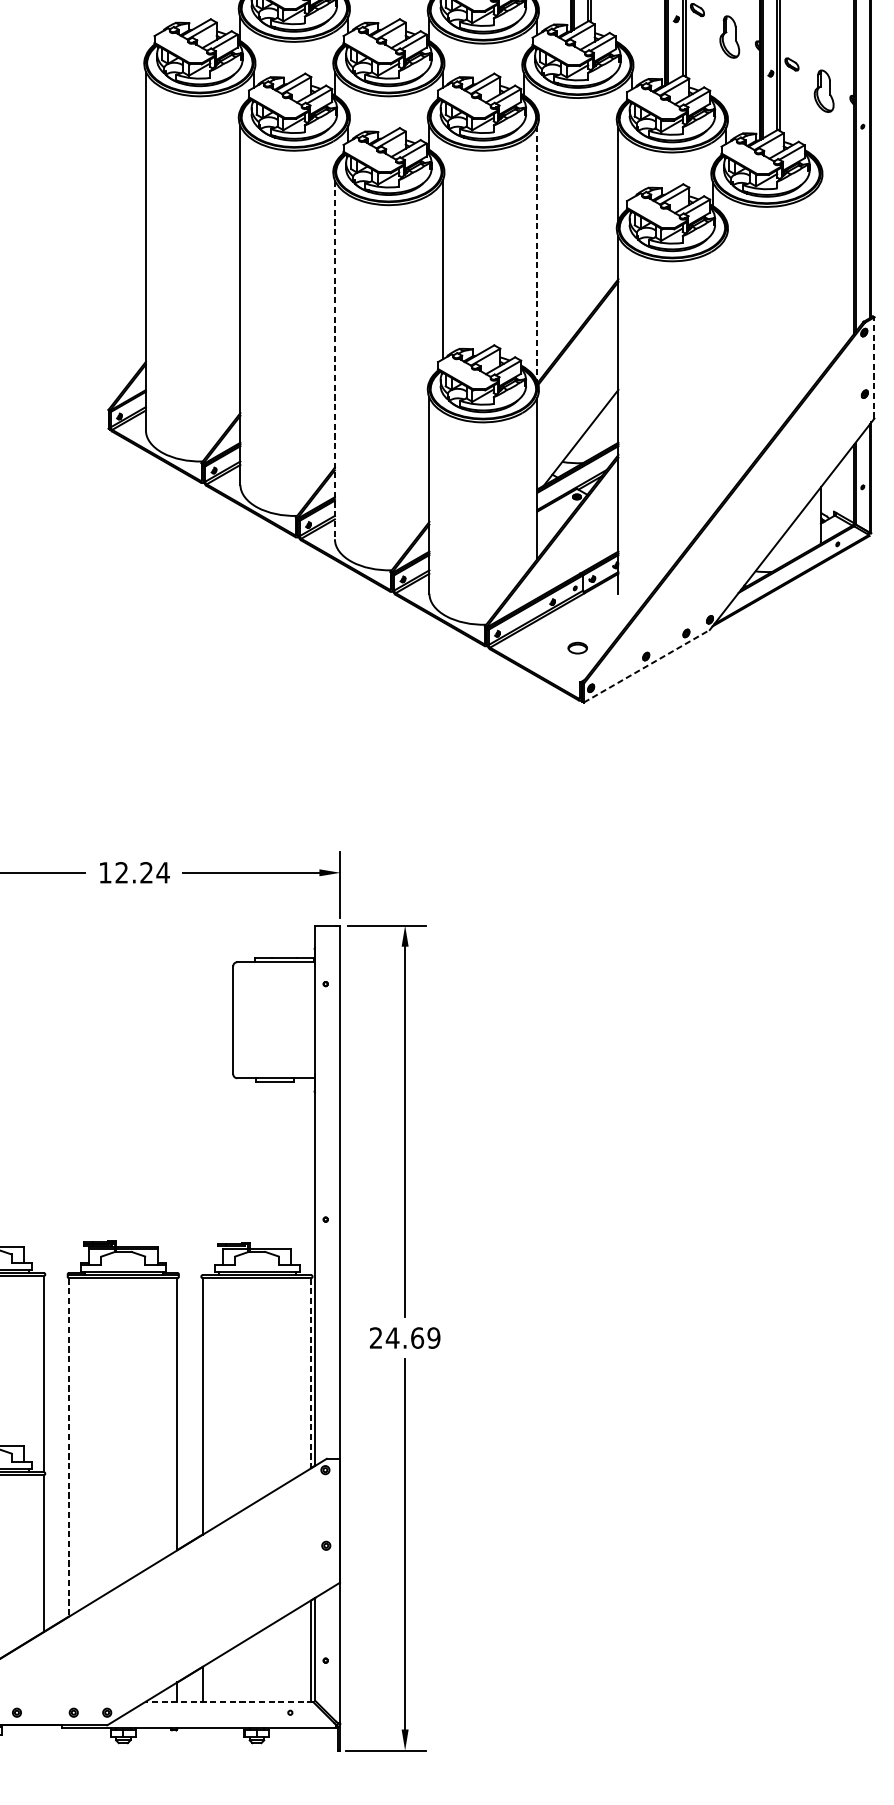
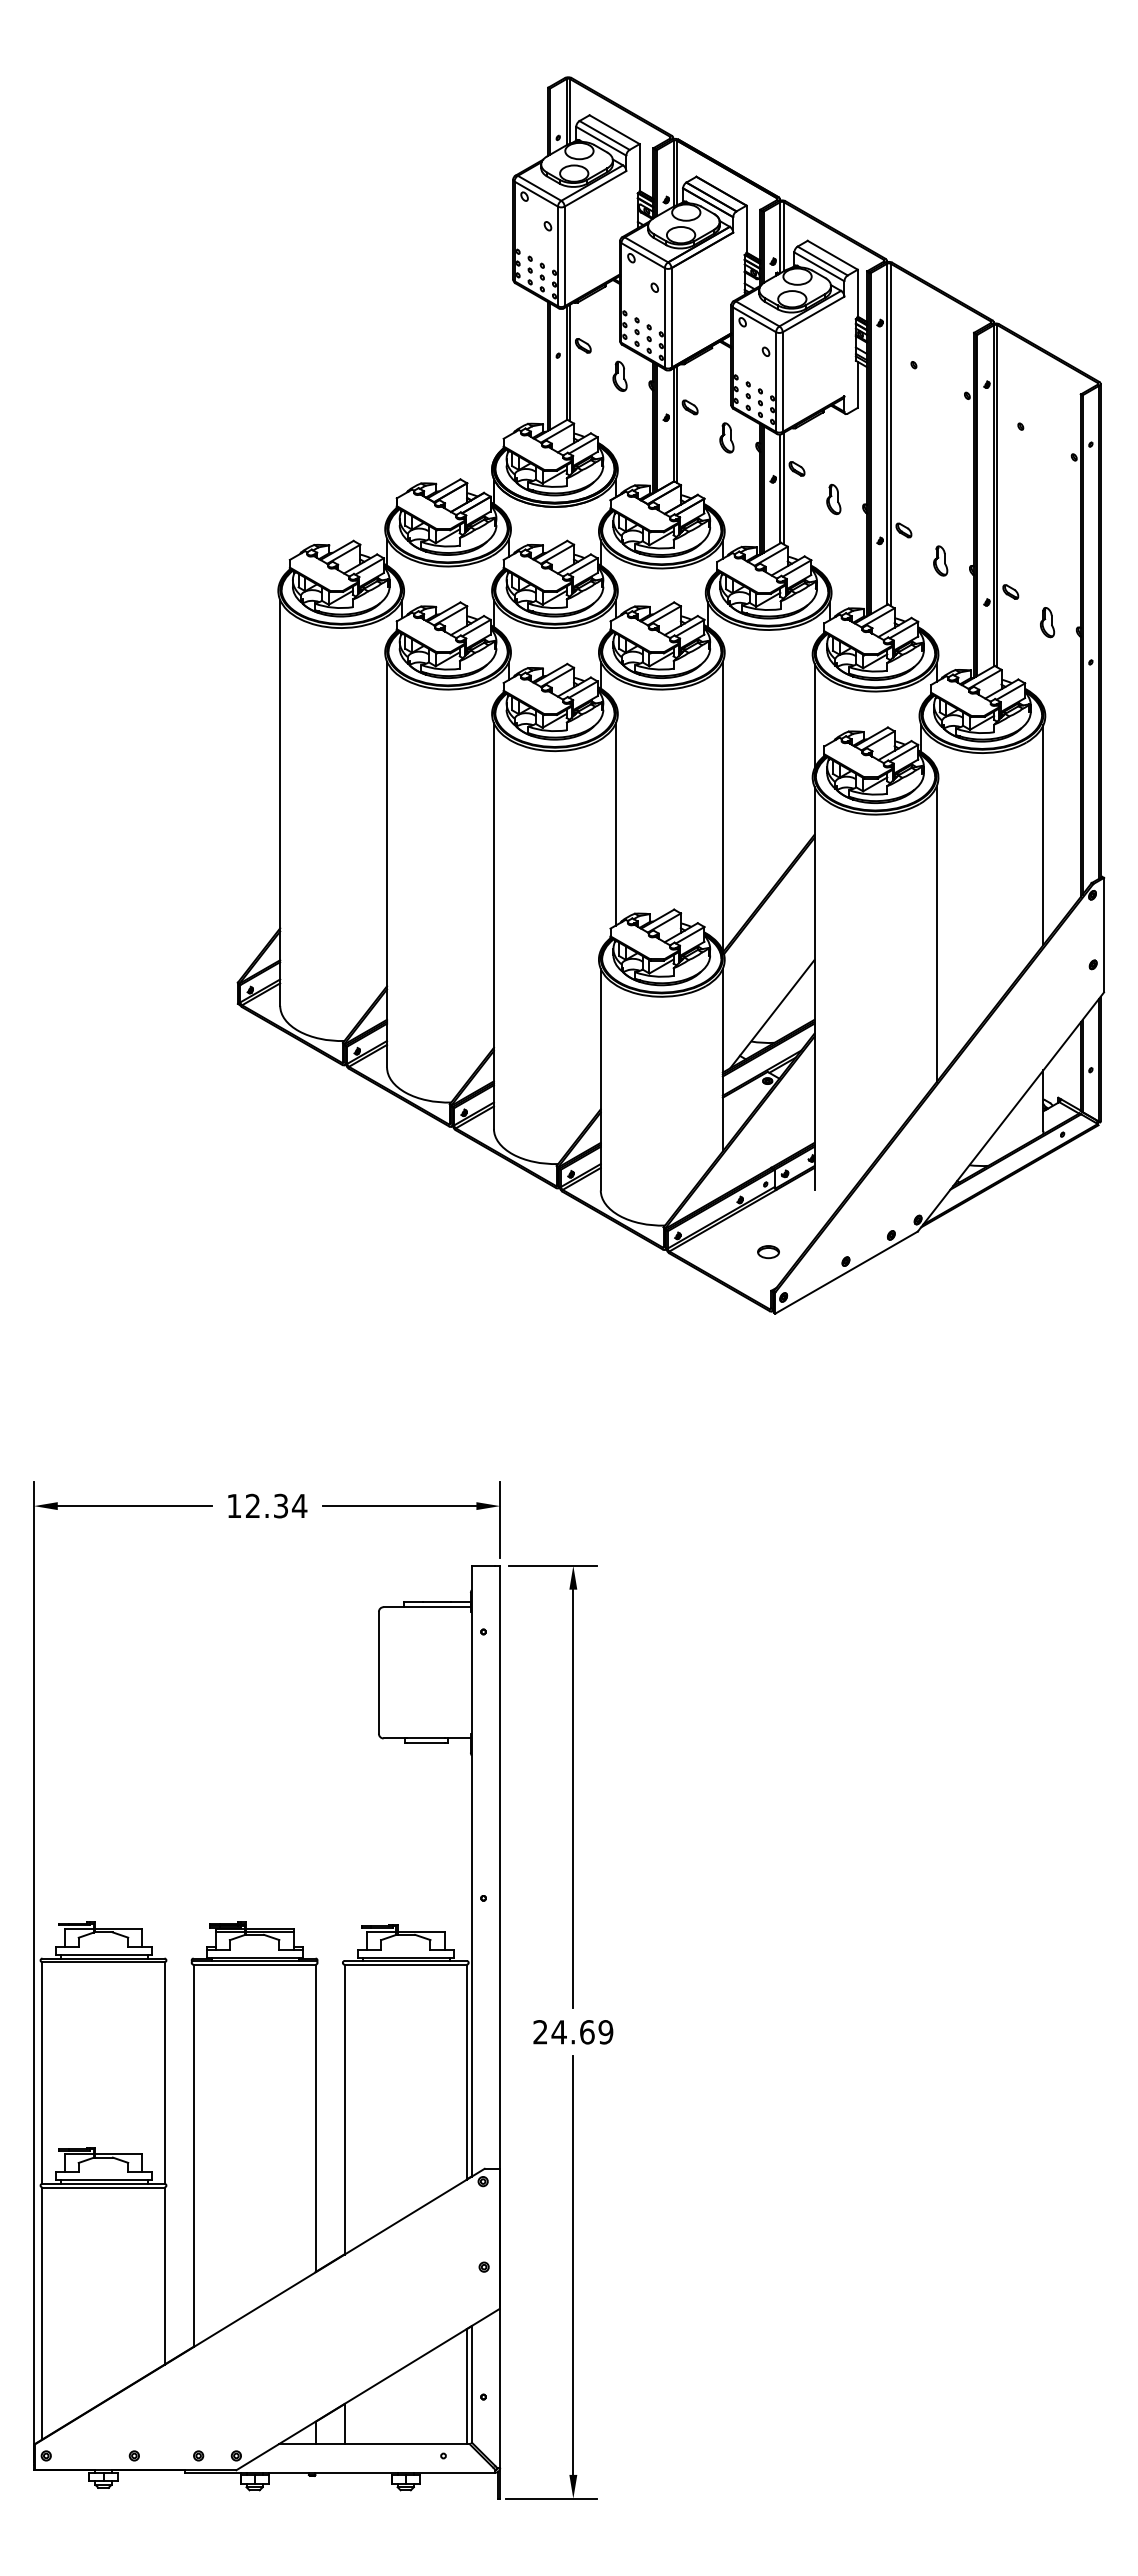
part: (729, 36) -> (940, 560), size x0.62
part: (824, 91) -> (1047, 622), size x0.62
line: (537, 254) -> (722, 806), dashed -> solid
line: (820, 279) -> (1043, 835), added
line: (334, 360) -> (493, 926), dashed -> solid
line: (726, 367) -> (936, 934), added
line: (874, 367) -> (1104, 934), dashed -> solid
line: (647, 666) -> (847, 1272), dashed -> solid
text: (146, 873) -> (280, 1506), 12.24 -> 12.34
line: (310, 1373) -> (466, 2072), dashed -> solid
line: (69, 1447) -> (193, 2156), dashed -> solid
line: (229, 1702) -> (374, 2444), dashed -> solid

